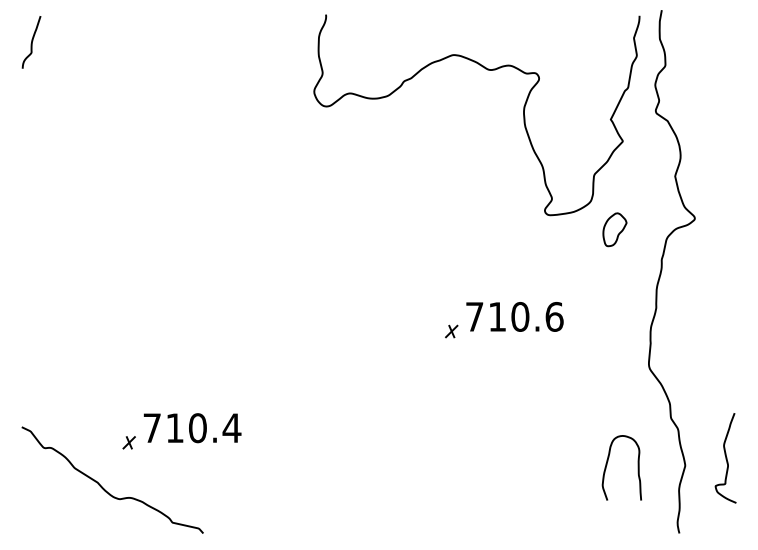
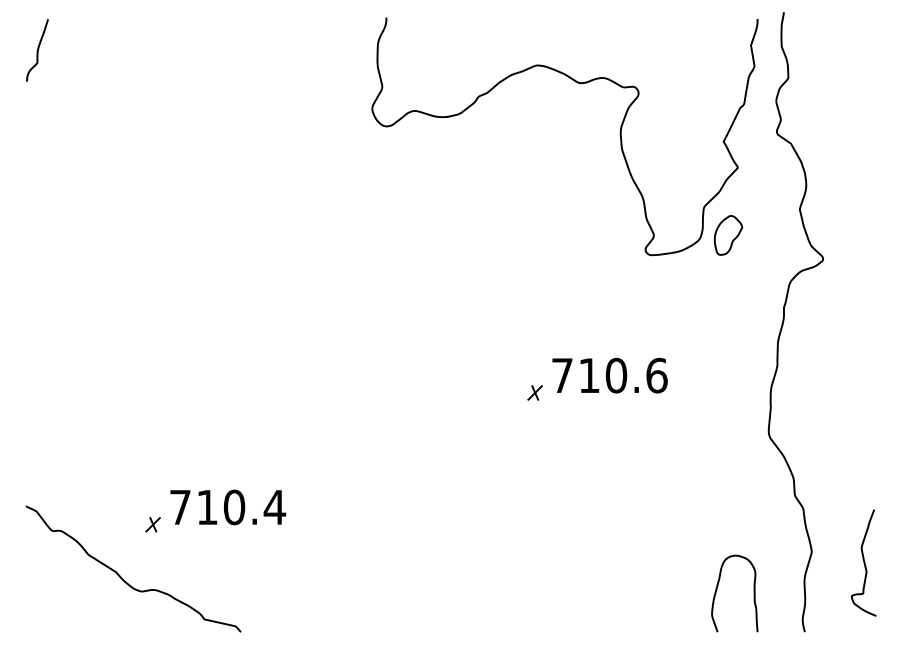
part: (614, 229) -> (728, 235), moved
curve: (725, 457) -> (863, 562), moved
curve: (607, 465) -> (717, 590), moved

